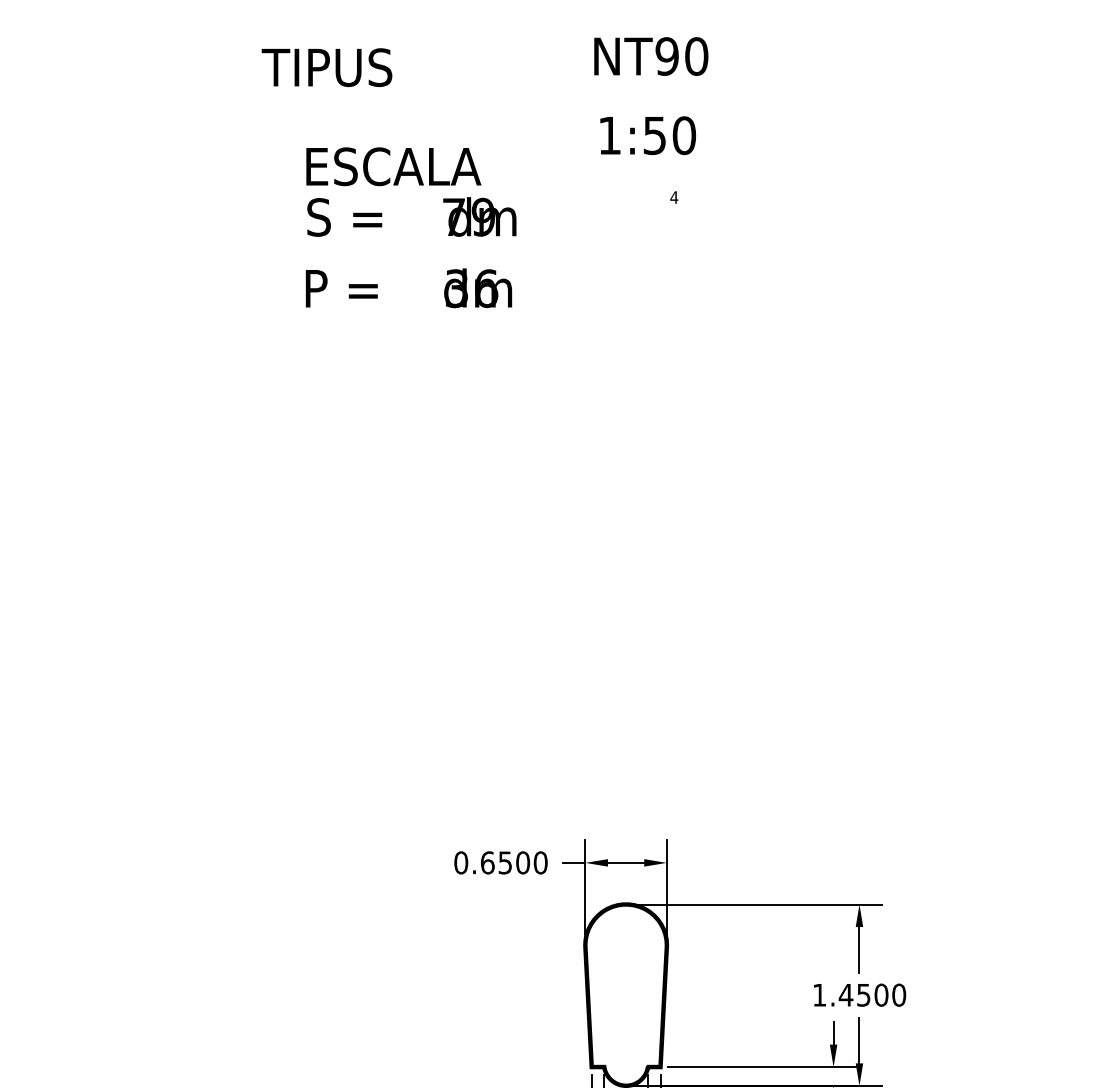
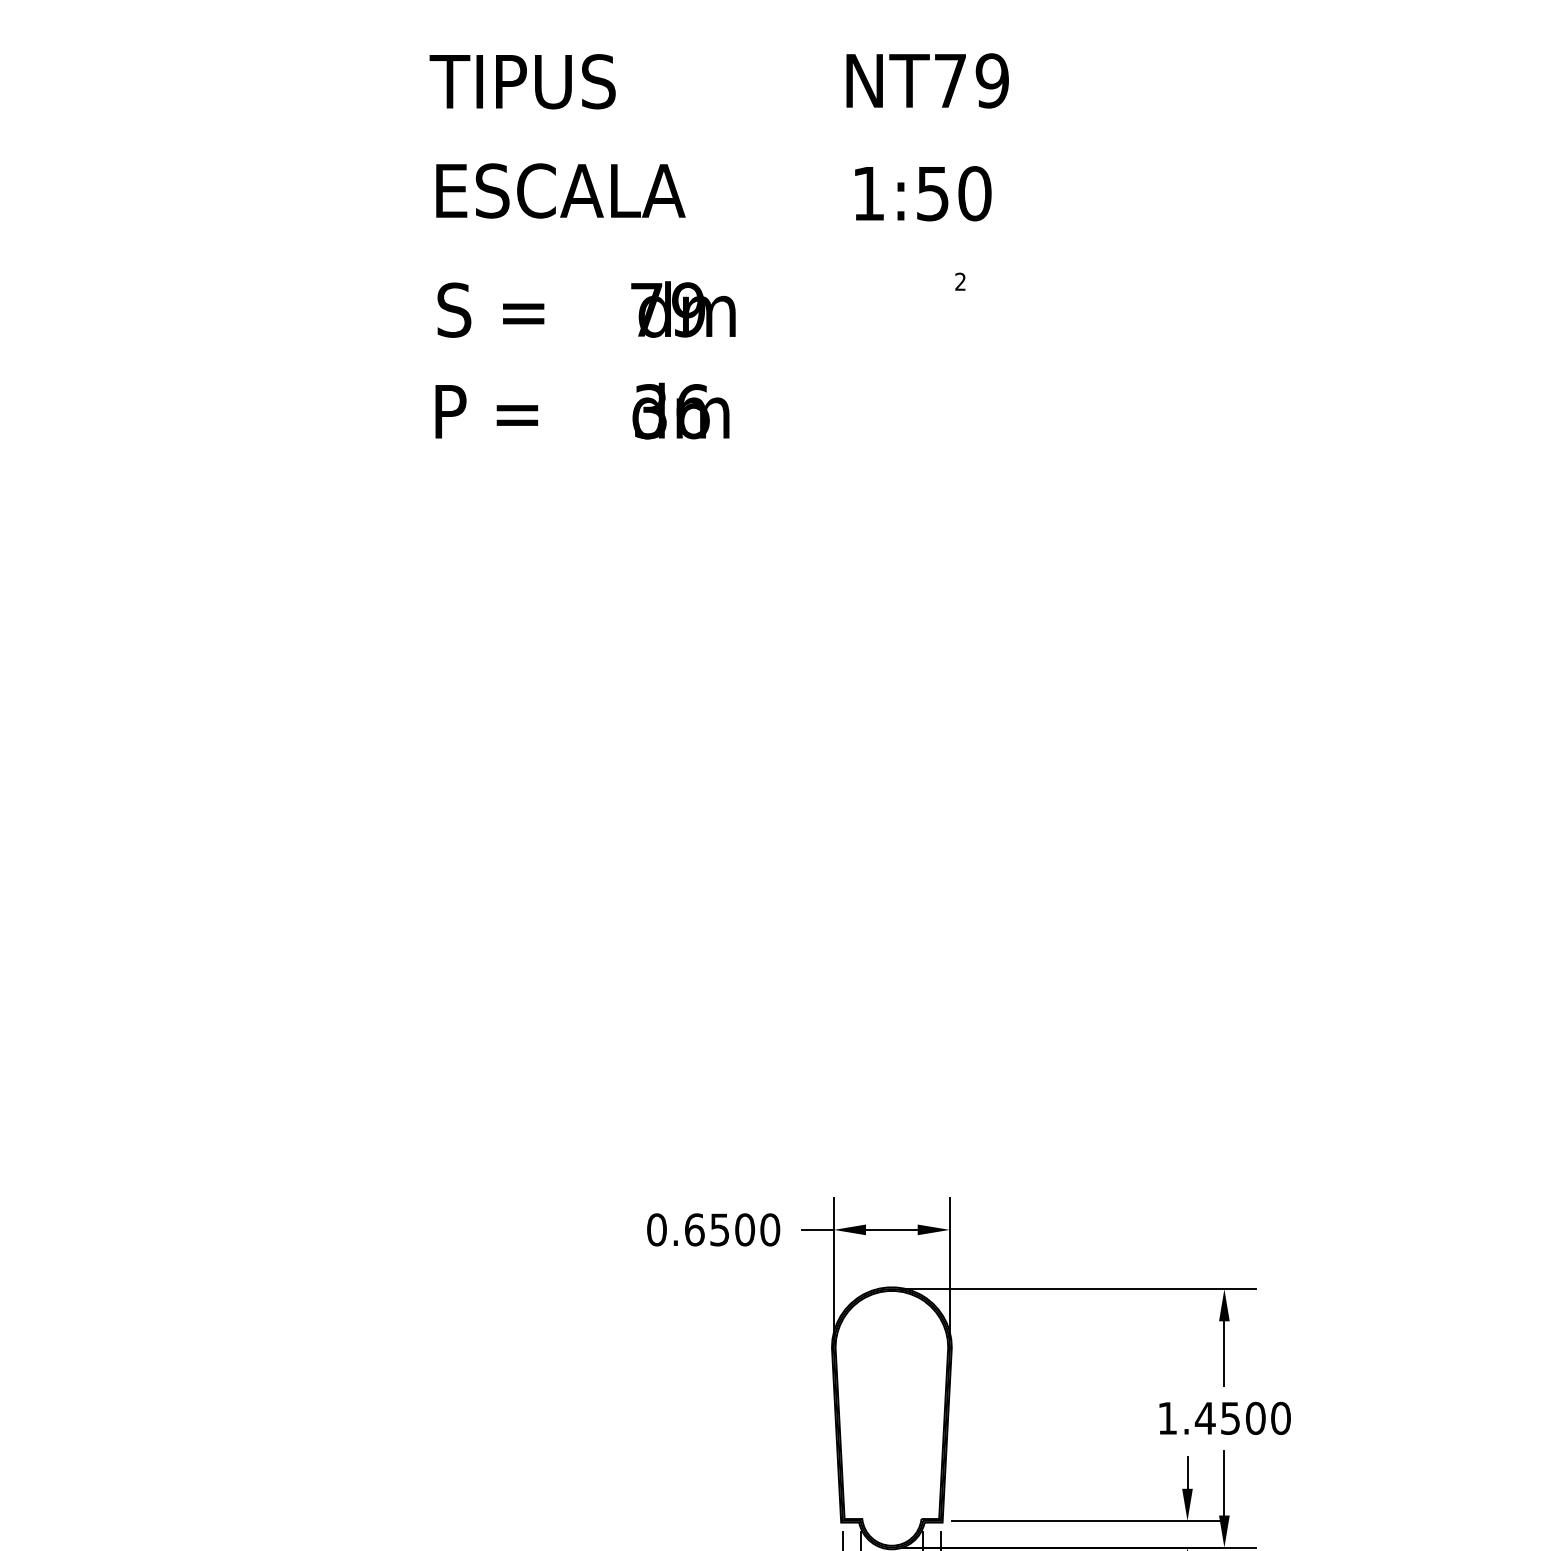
text: (681, 56) -> (971, 80), NT90 -> NT79
text: (326, 67) -> (522, 81), moved
text: (393, 166) -> (560, 190), moved
text: (674, 197) -> (960, 281), 4 -> 2

